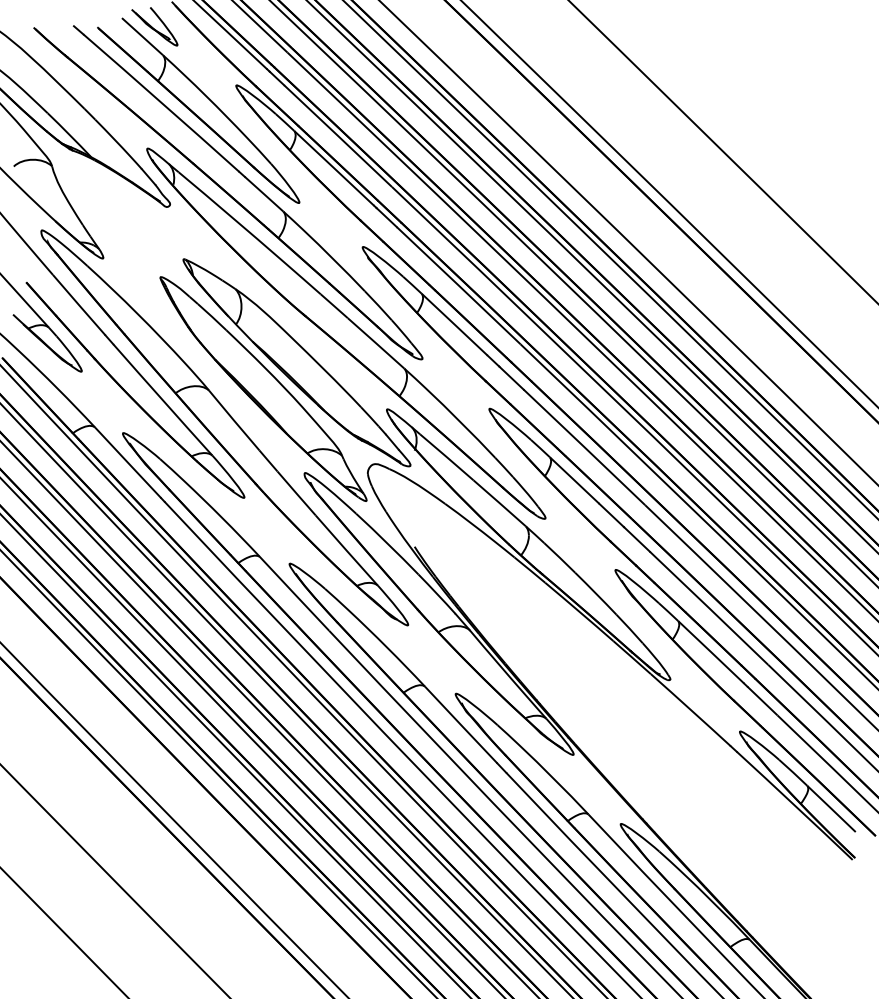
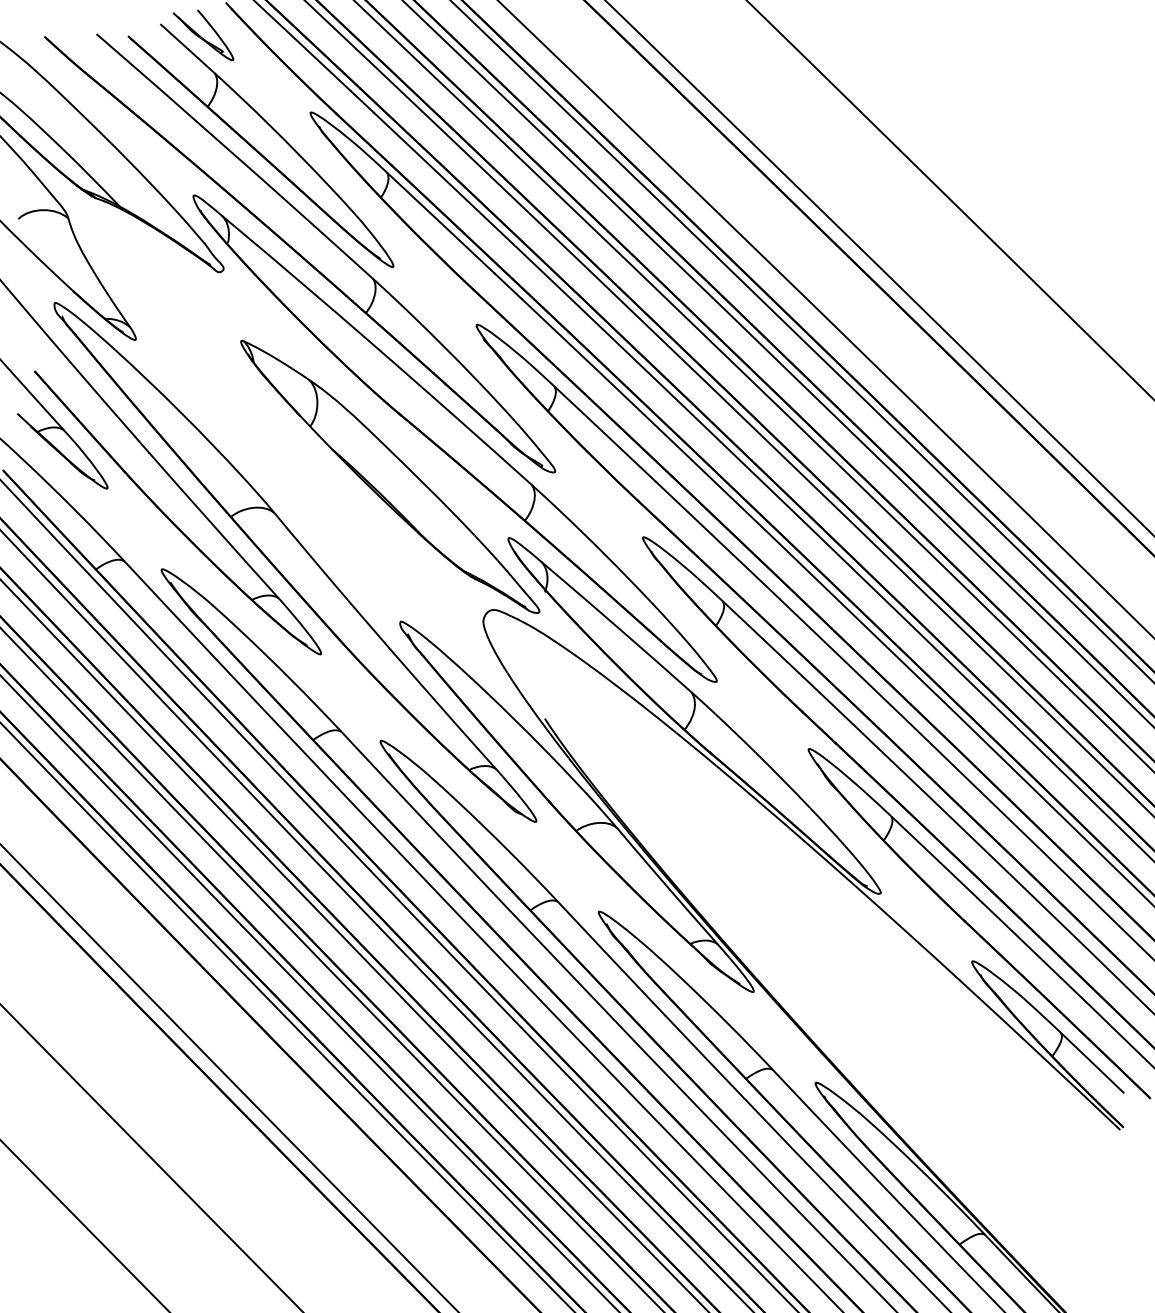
part: (262, 389) -> (345, 511), removed

